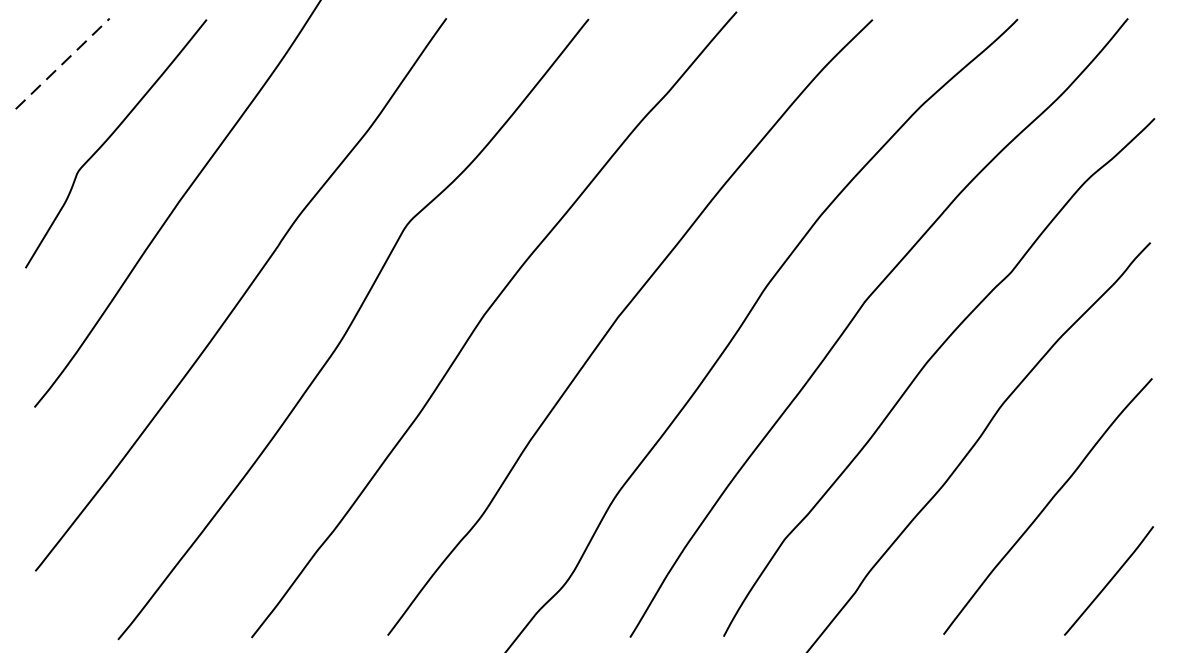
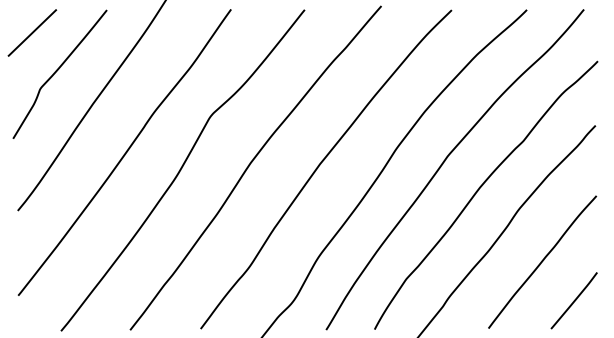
line: (62, 64) -> (32, 33), dashed -> solid

